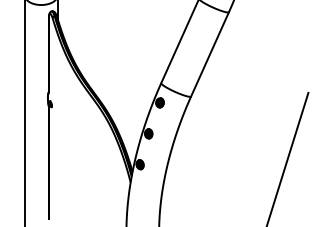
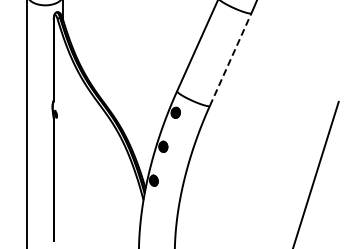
line: (209, 54) -> (230, 59), solid -> dashed

